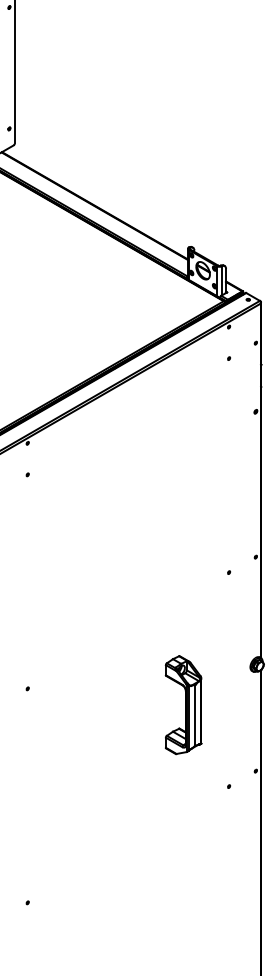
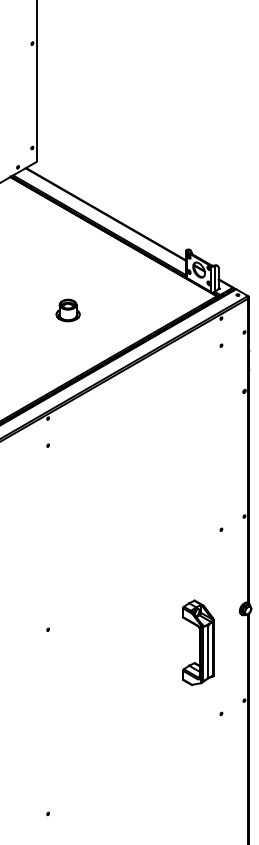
part: (50, 317) -> (67, 310), added
part: (183, 704) -> (198, 642), moved

